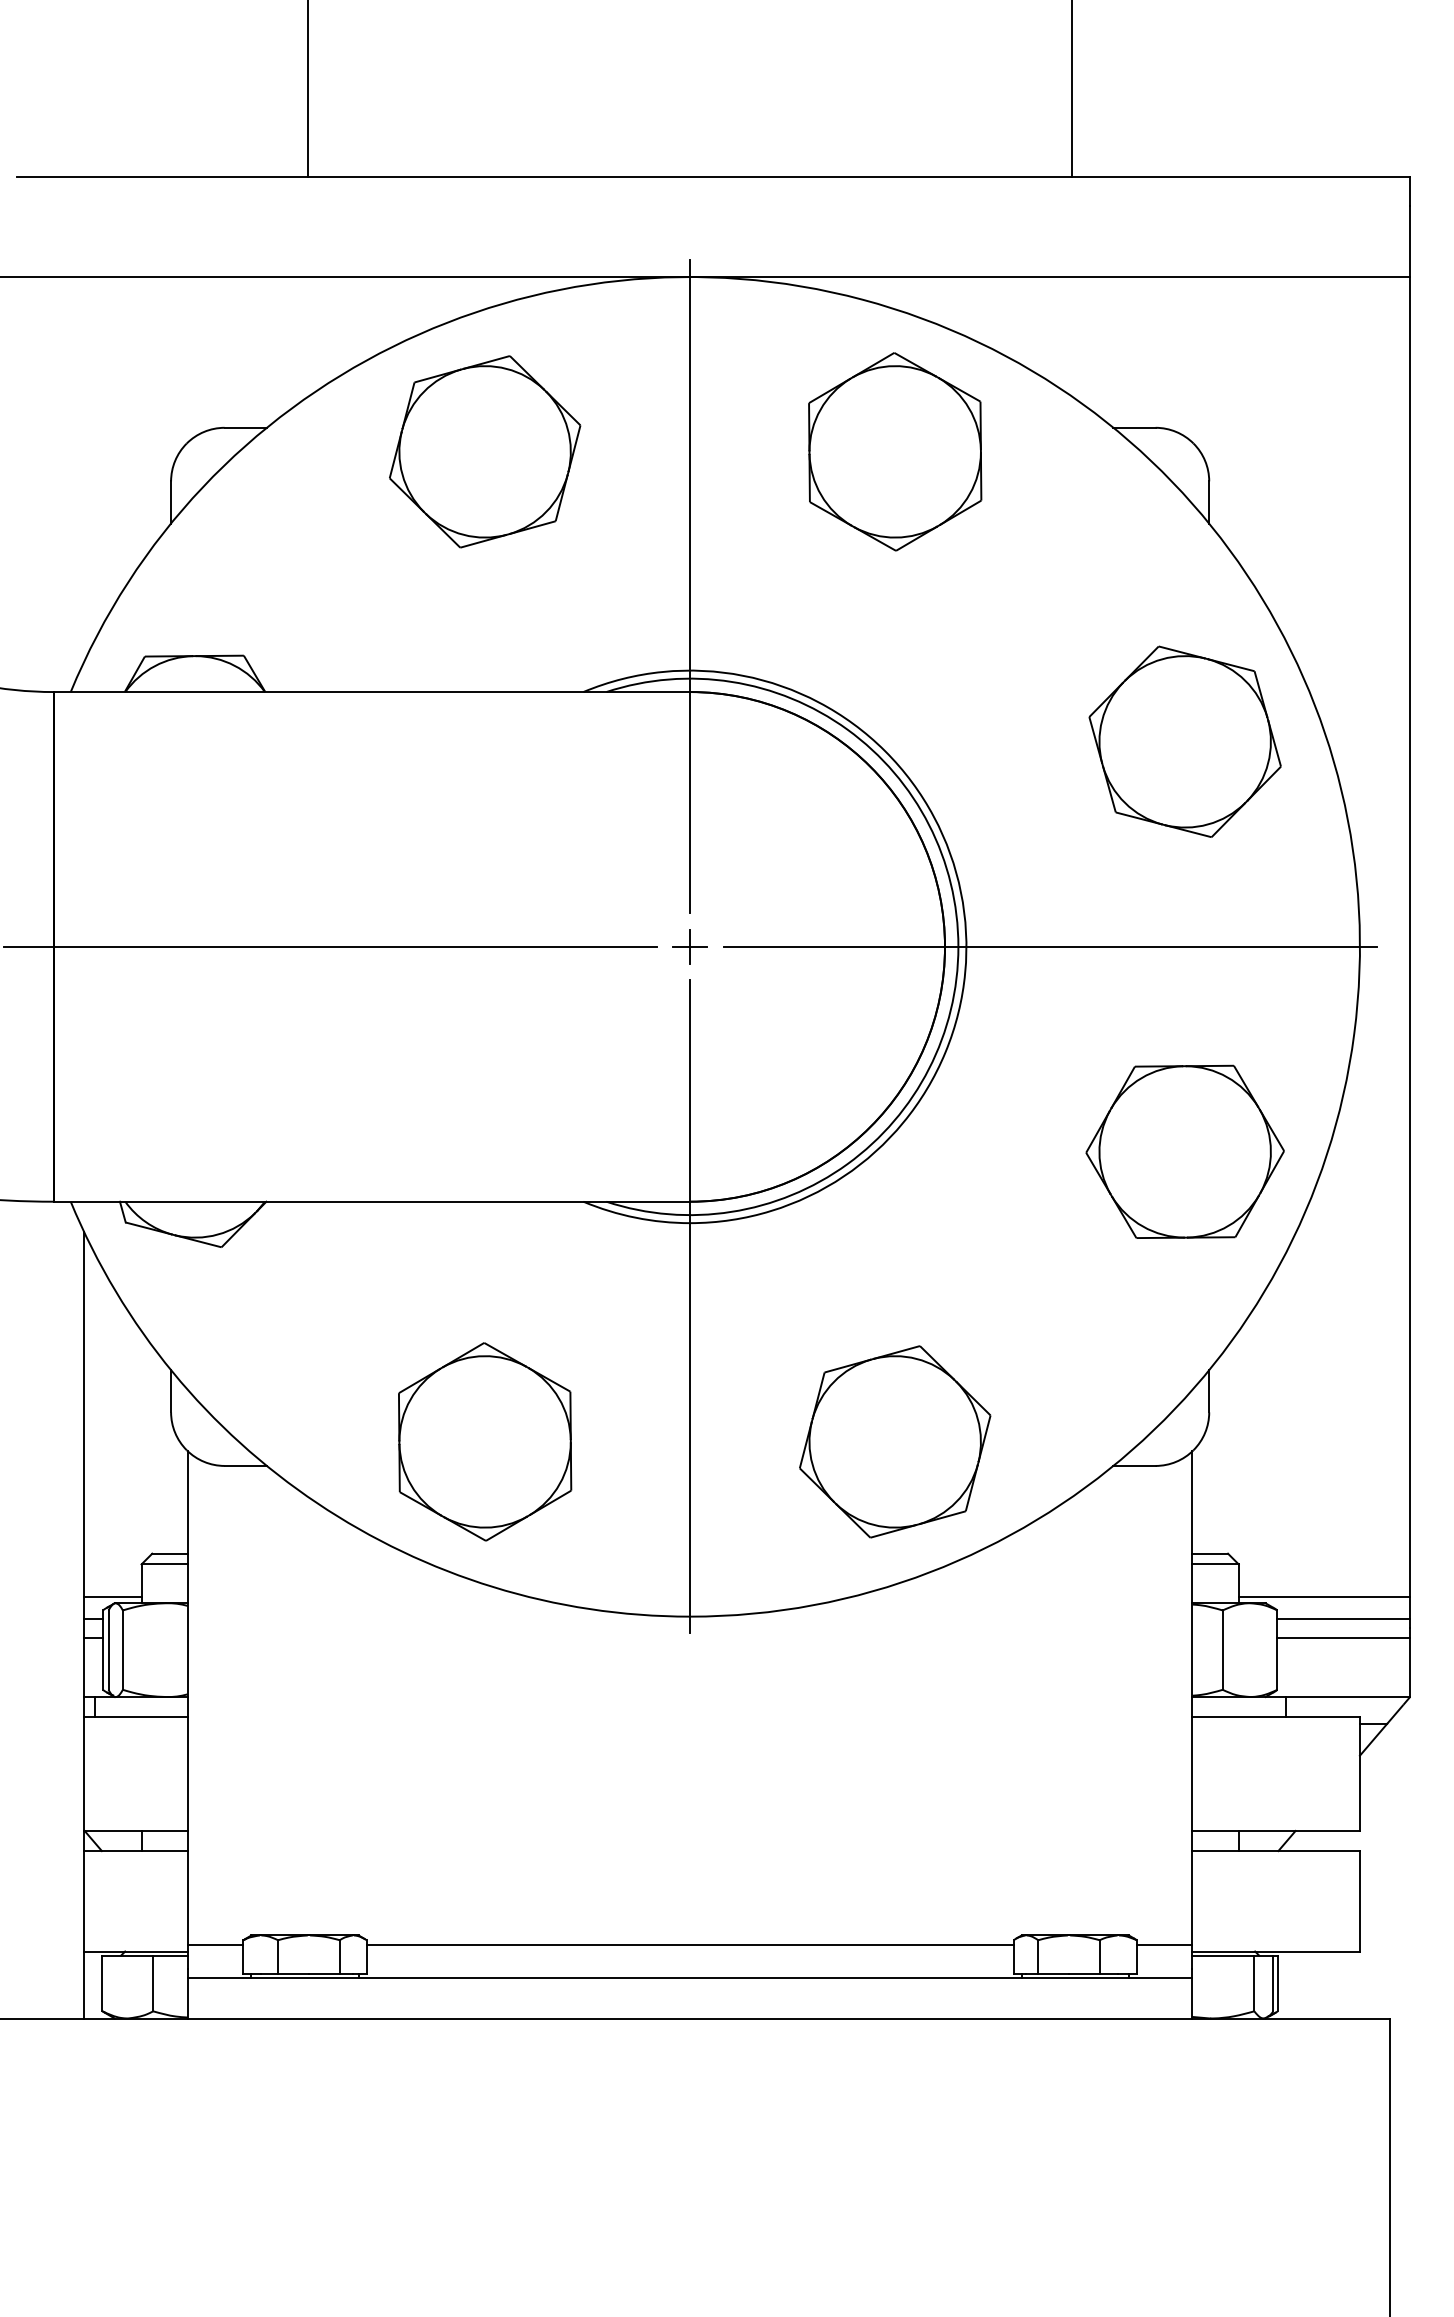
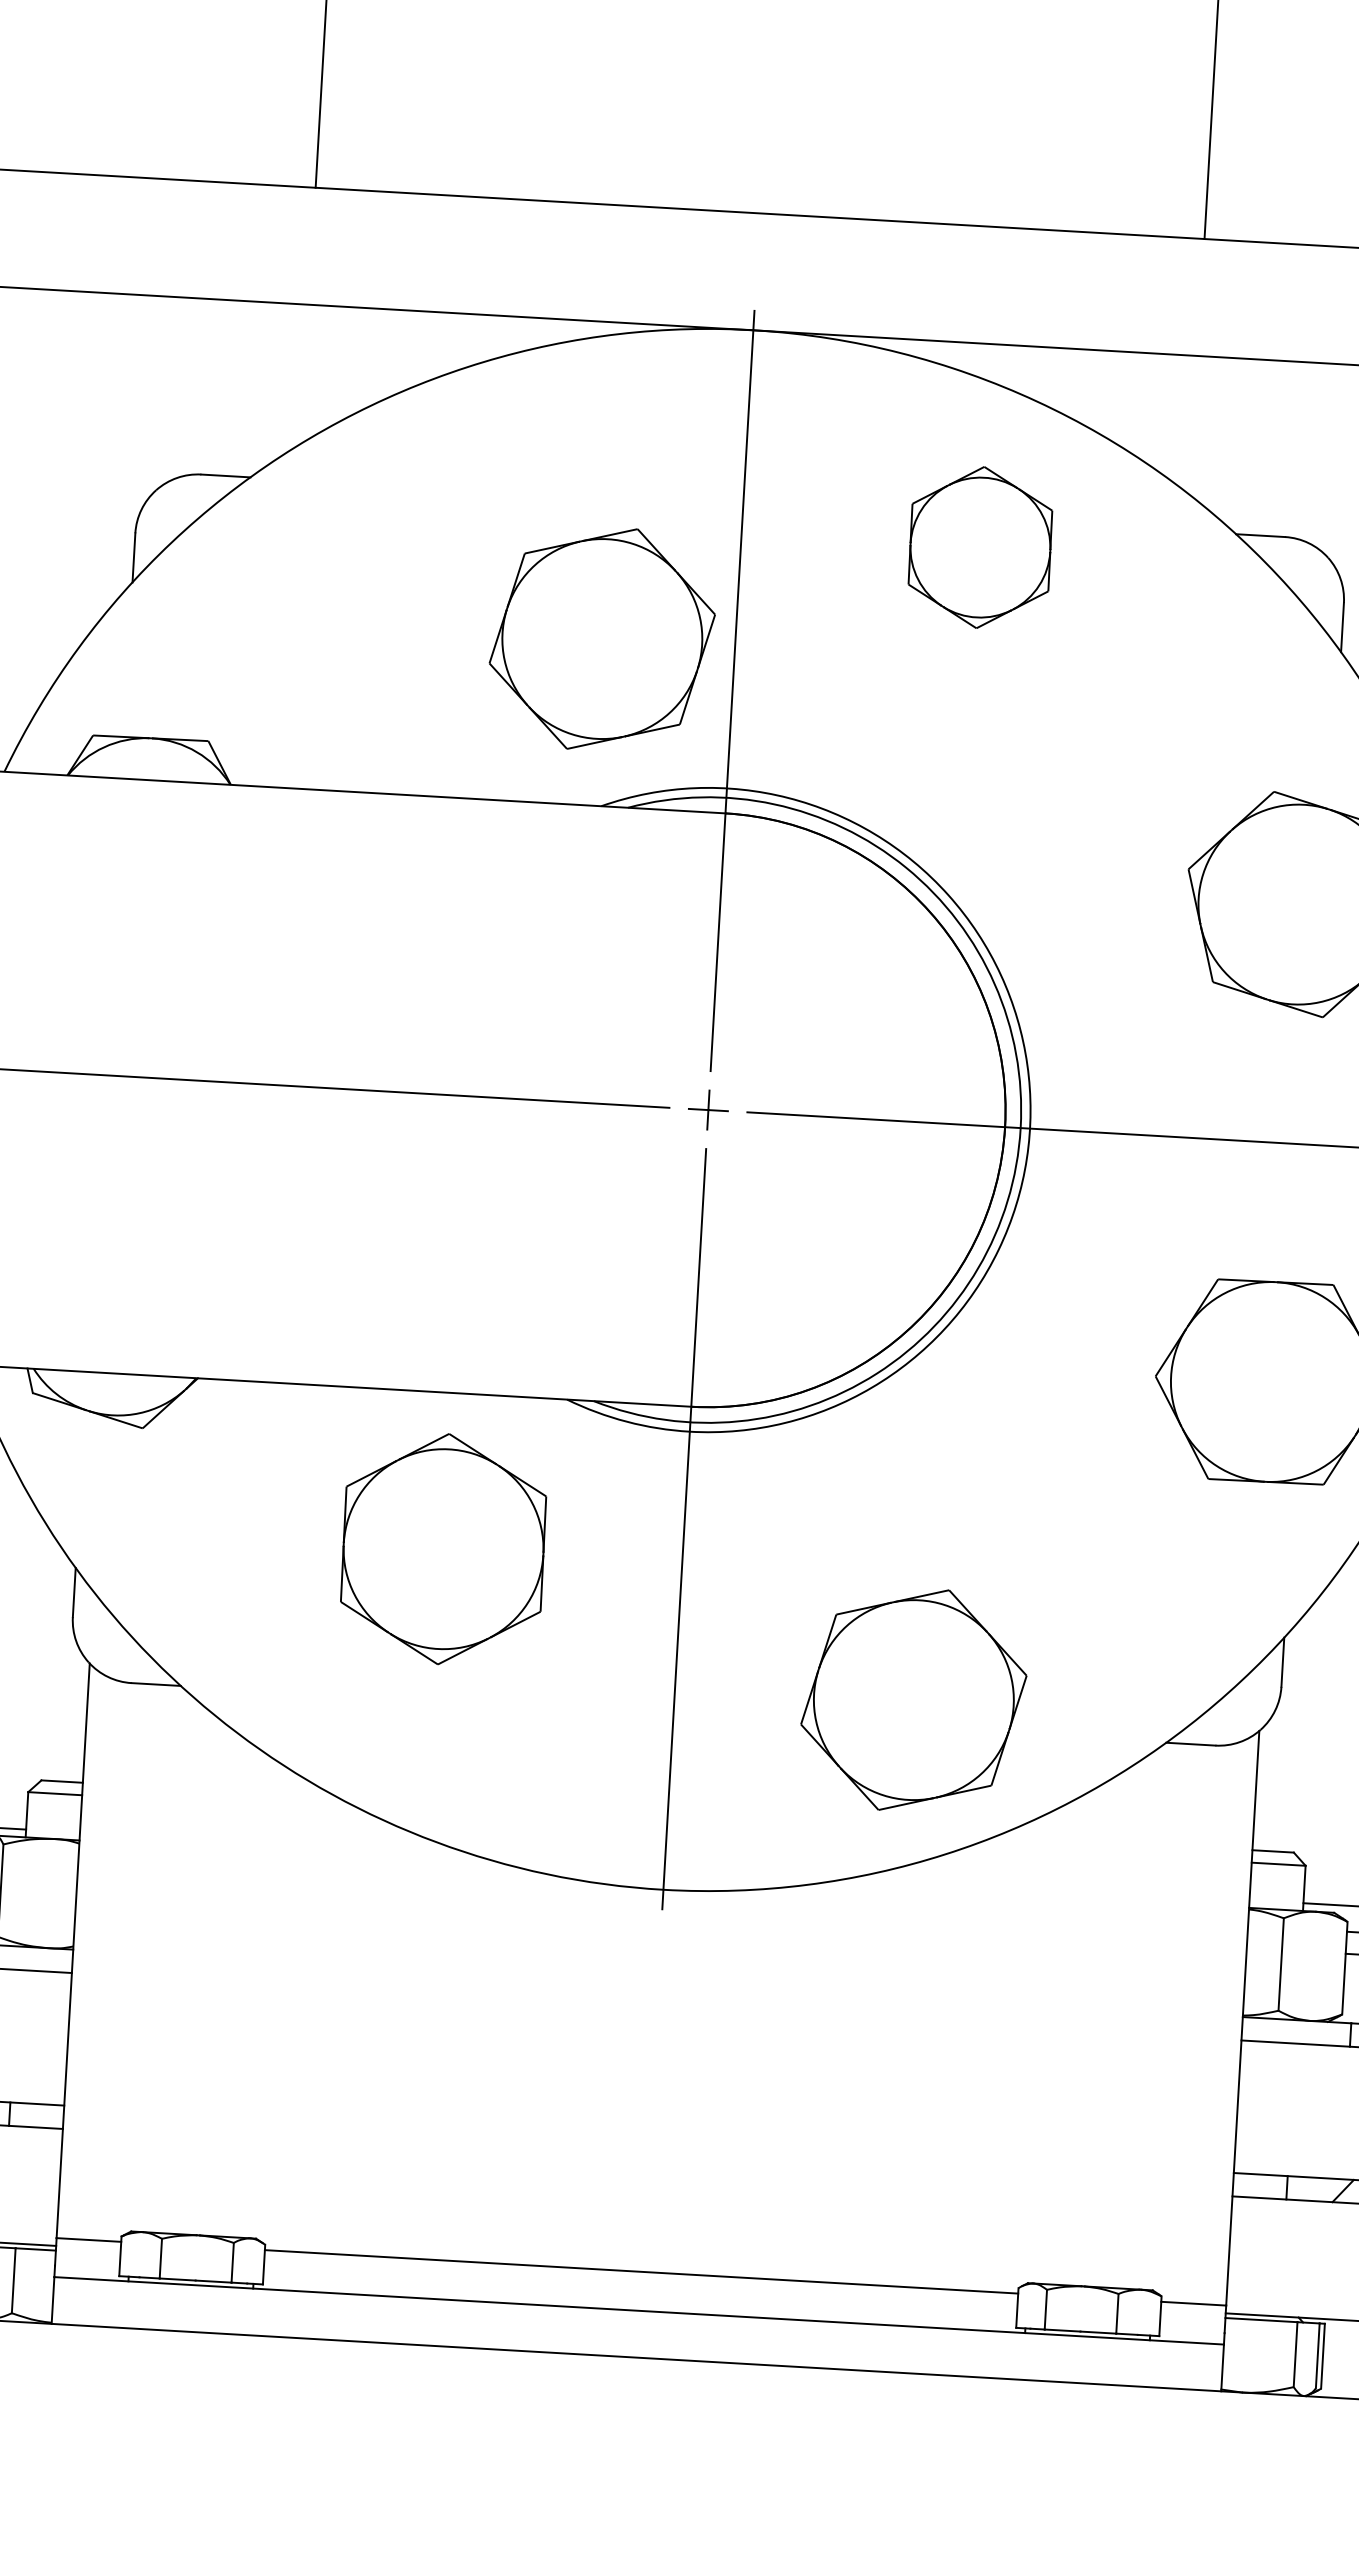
part: (485, 451) -> (602, 638), moved
part: (895, 451) -> (980, 547), size x0.7
part: (485, 1441) -> (444, 1548), moved

